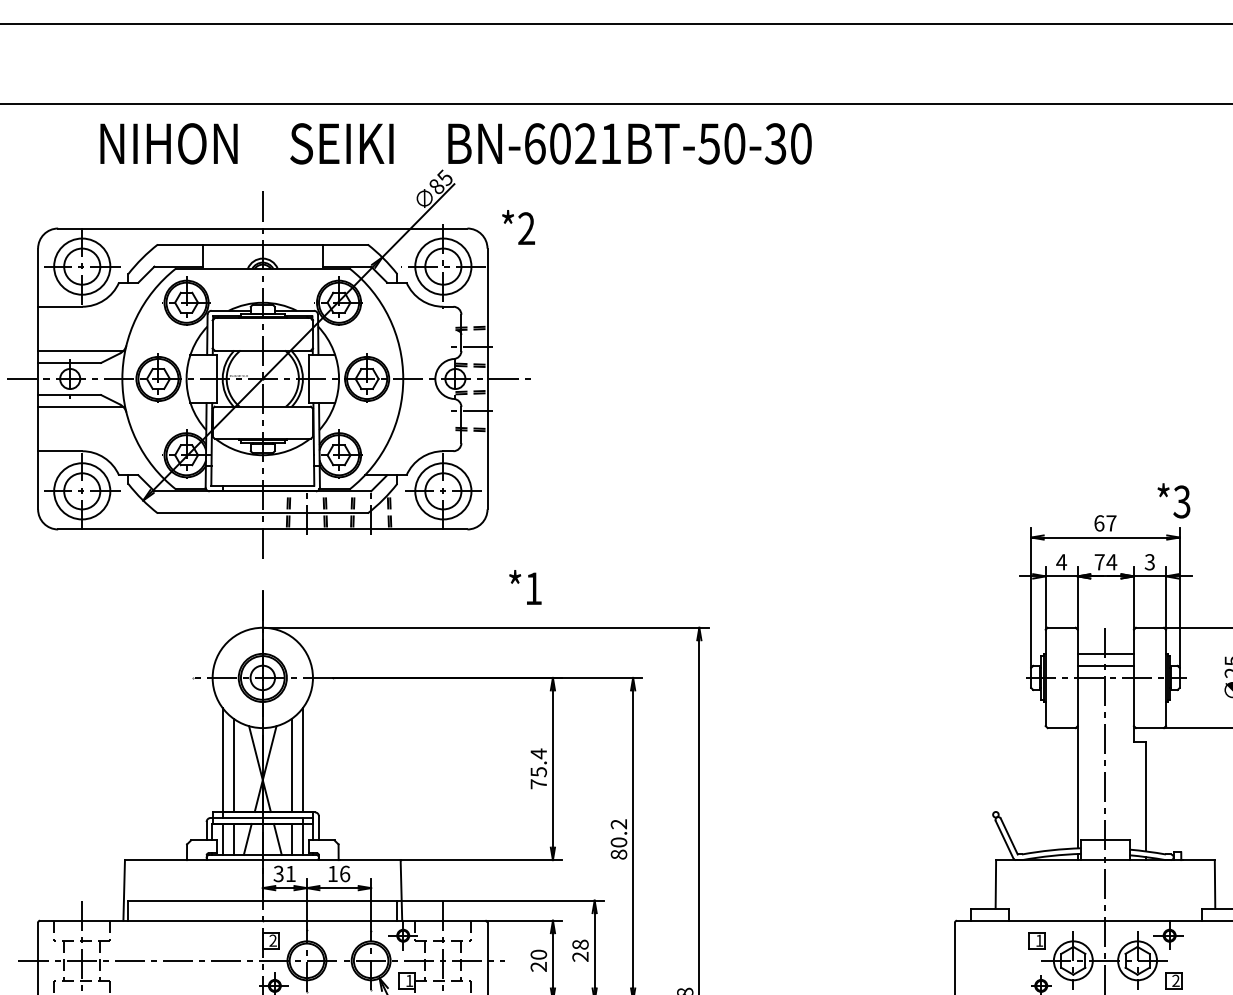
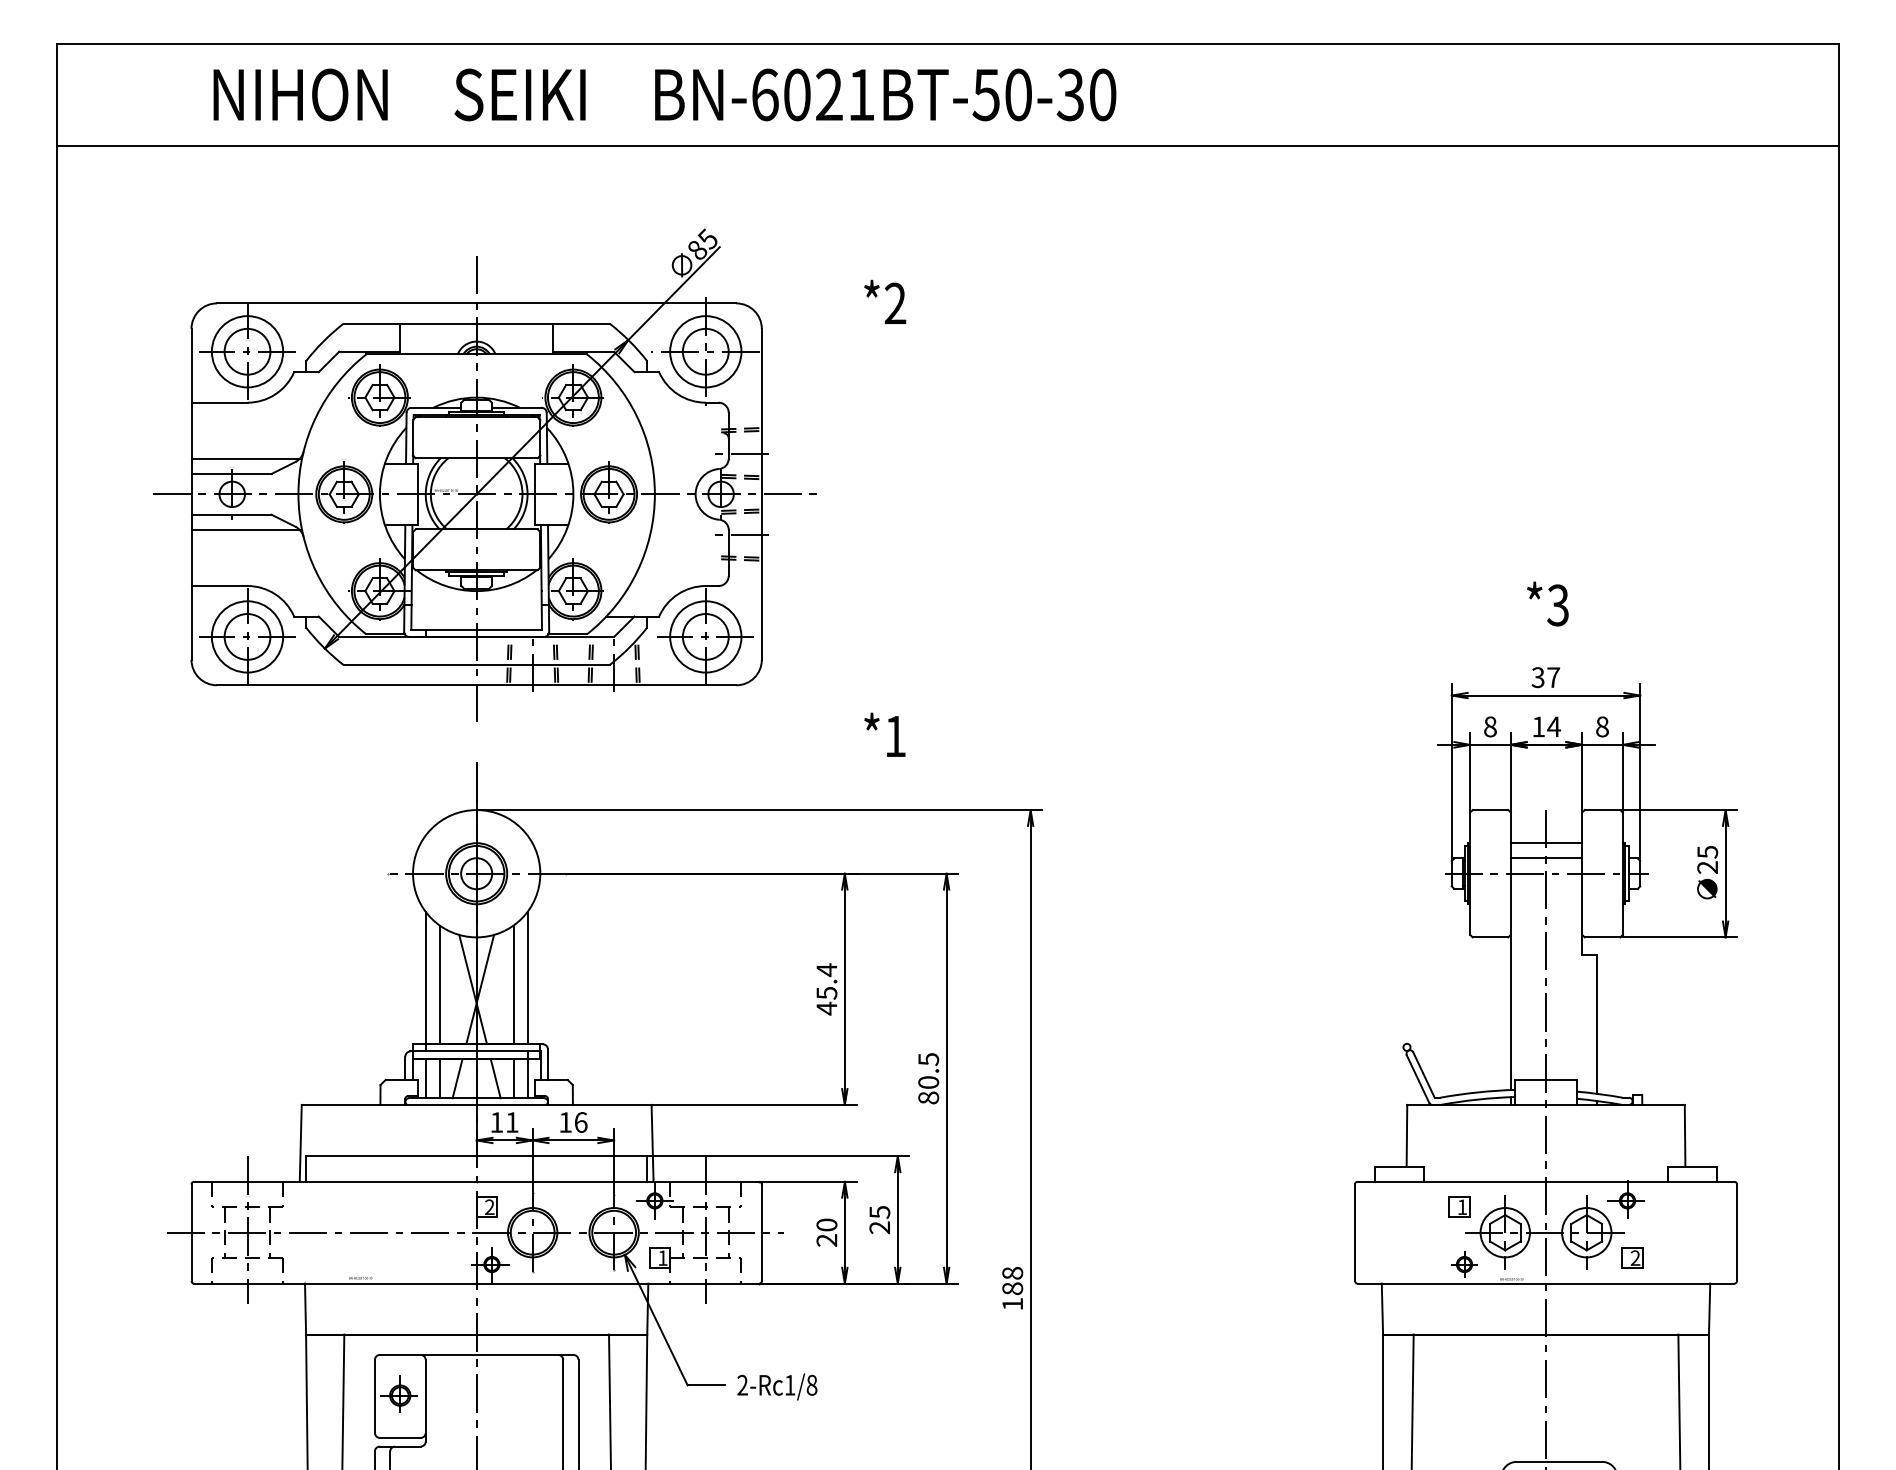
text: (455, 143) -> (664, 94), moved
text: (518, 227) -> (885, 301), moved
text: (1173, 500) -> (1547, 603), moved
text: (1098, 523) -> (1537, 677), 67 -> 37
text: (1061, 561) -> (1490, 726), 4 -> 8
text: (1099, 561) -> (1538, 726), 74 -> 14
text: (1149, 561) -> (1601, 726), 3 -> 8
text: (525, 587) -> (884, 734), moved
text: (538, 784) -> (826, 1008), 75.4 -> 45.4
text: (618, 824) -> (928, 1059), 80.2 -> 80.5
text: (278, 873) -> (496, 1122), 31 -> 11
text: (580, 944) -> (879, 1211), 28 -> 25

